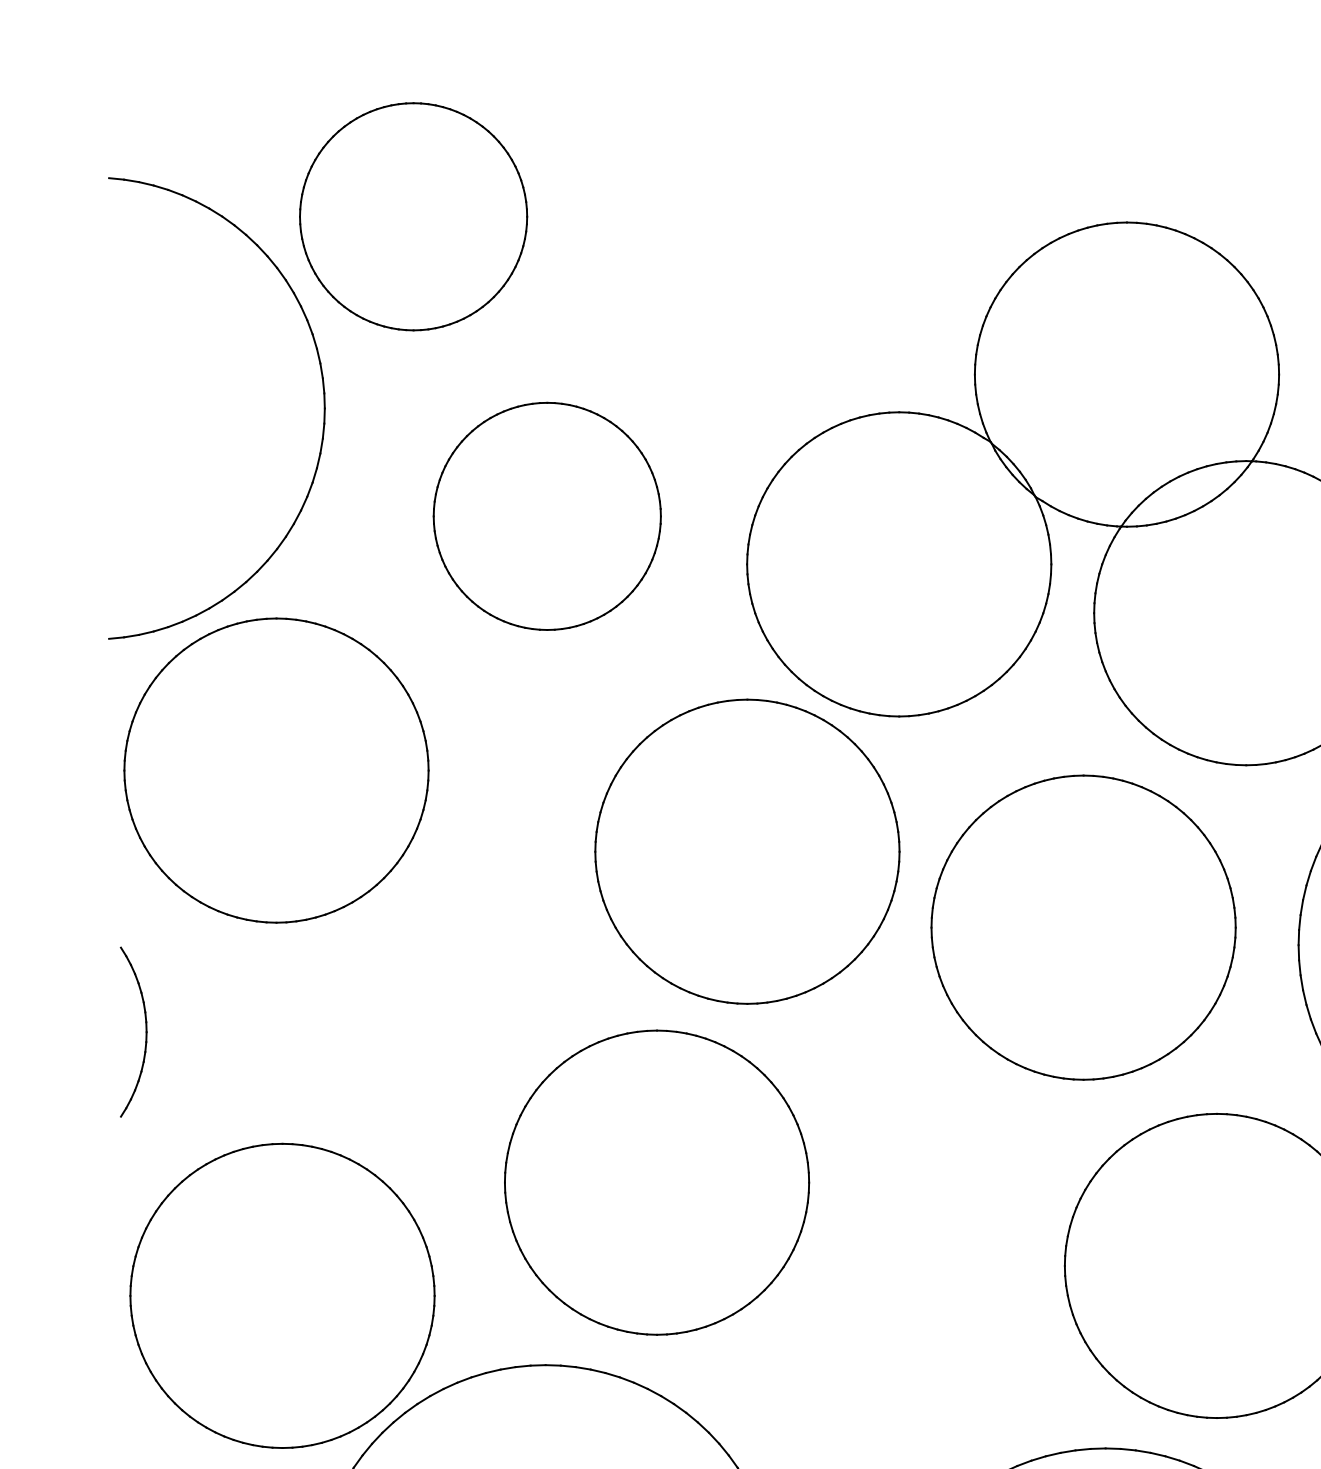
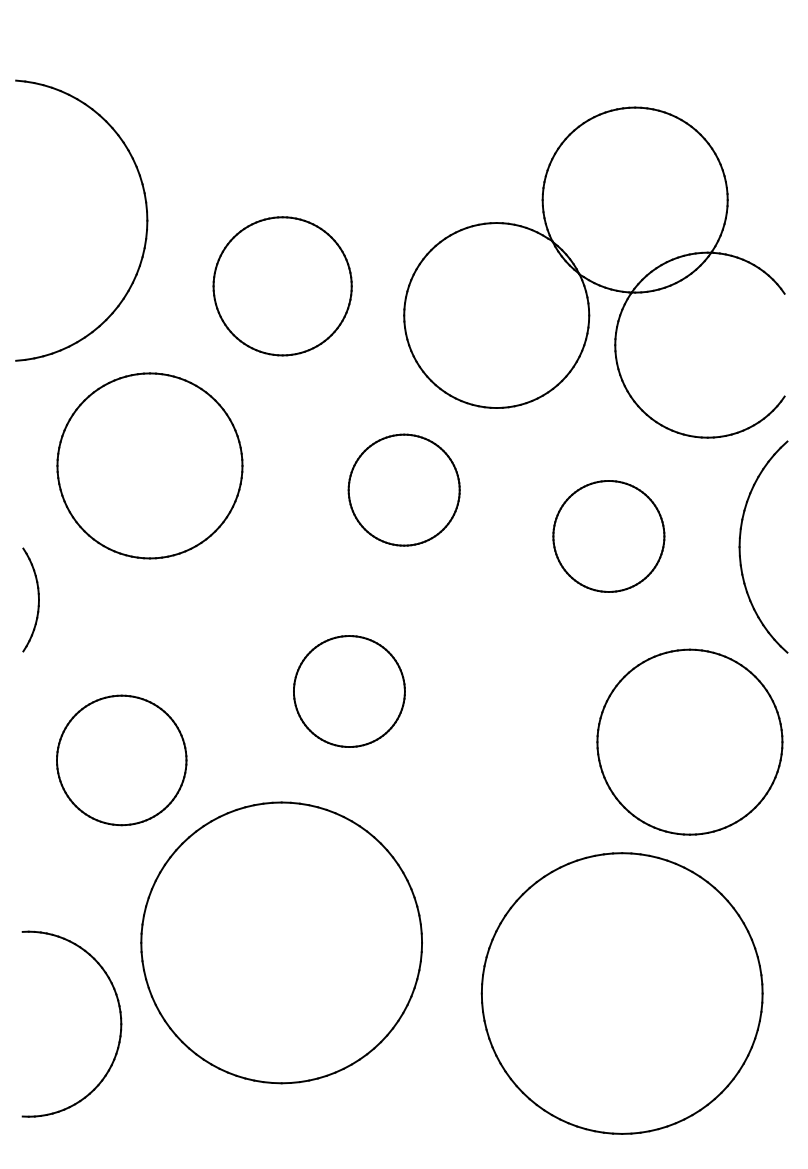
part: (413, 217) -> (201, 104), removed
part: (275, 769) -> (149, 465), moved
part: (745, 850) -> (403, 489), size x0.6
part: (1083, 927) -> (608, 536), size x0.6
part: (657, 1182) -> (349, 691), size x0.6
part: (282, 1296) -> (121, 760), size x0.7

